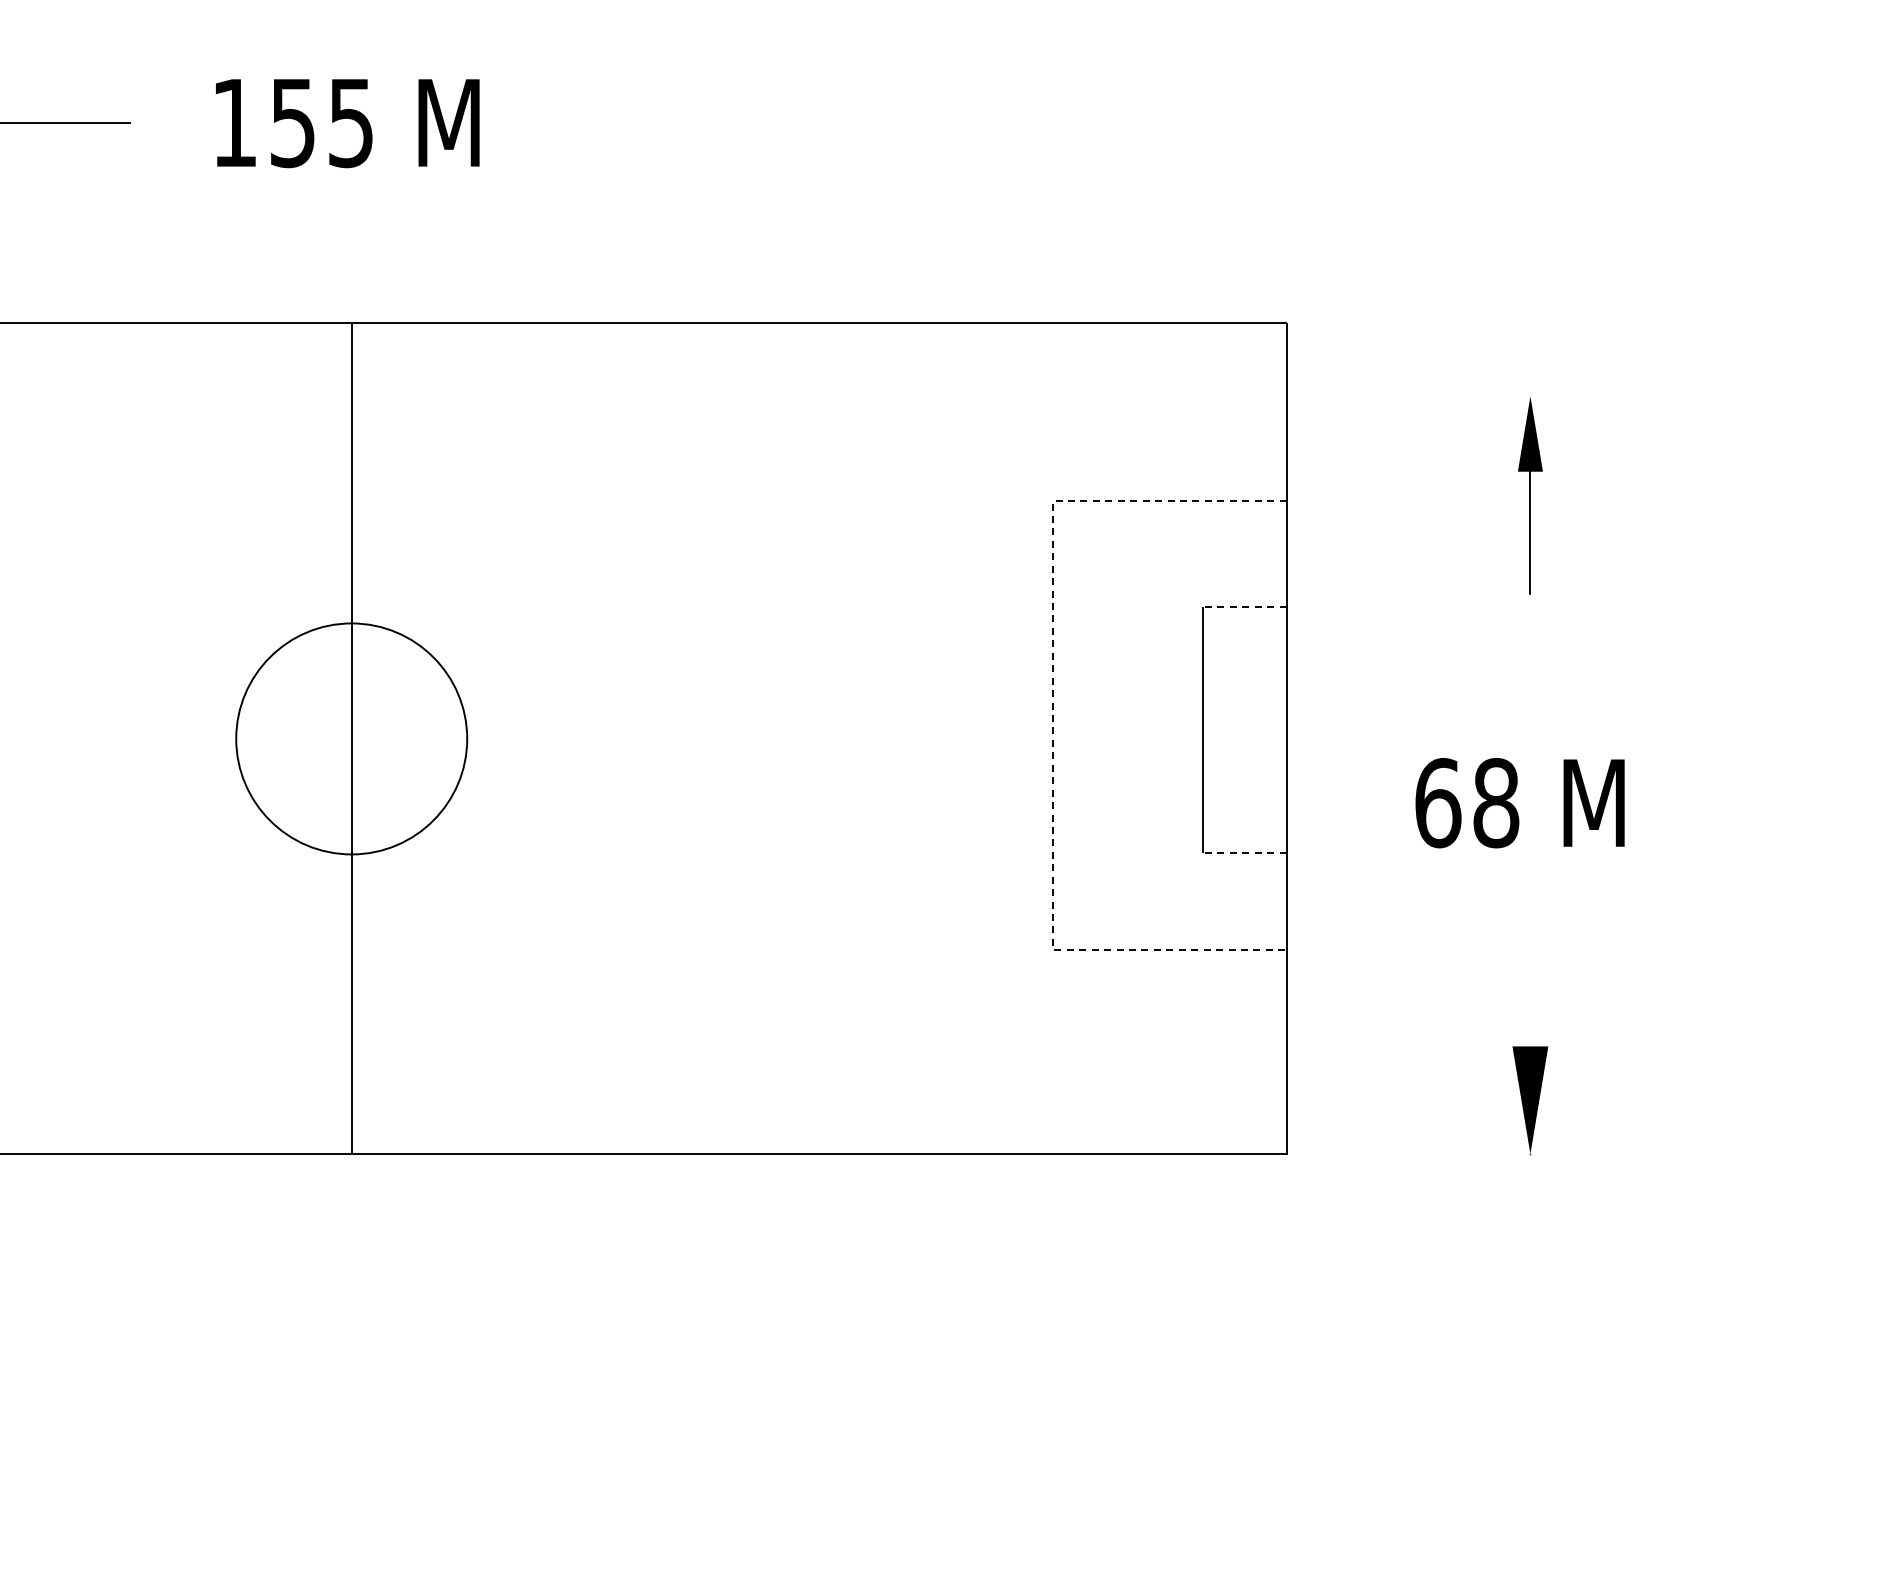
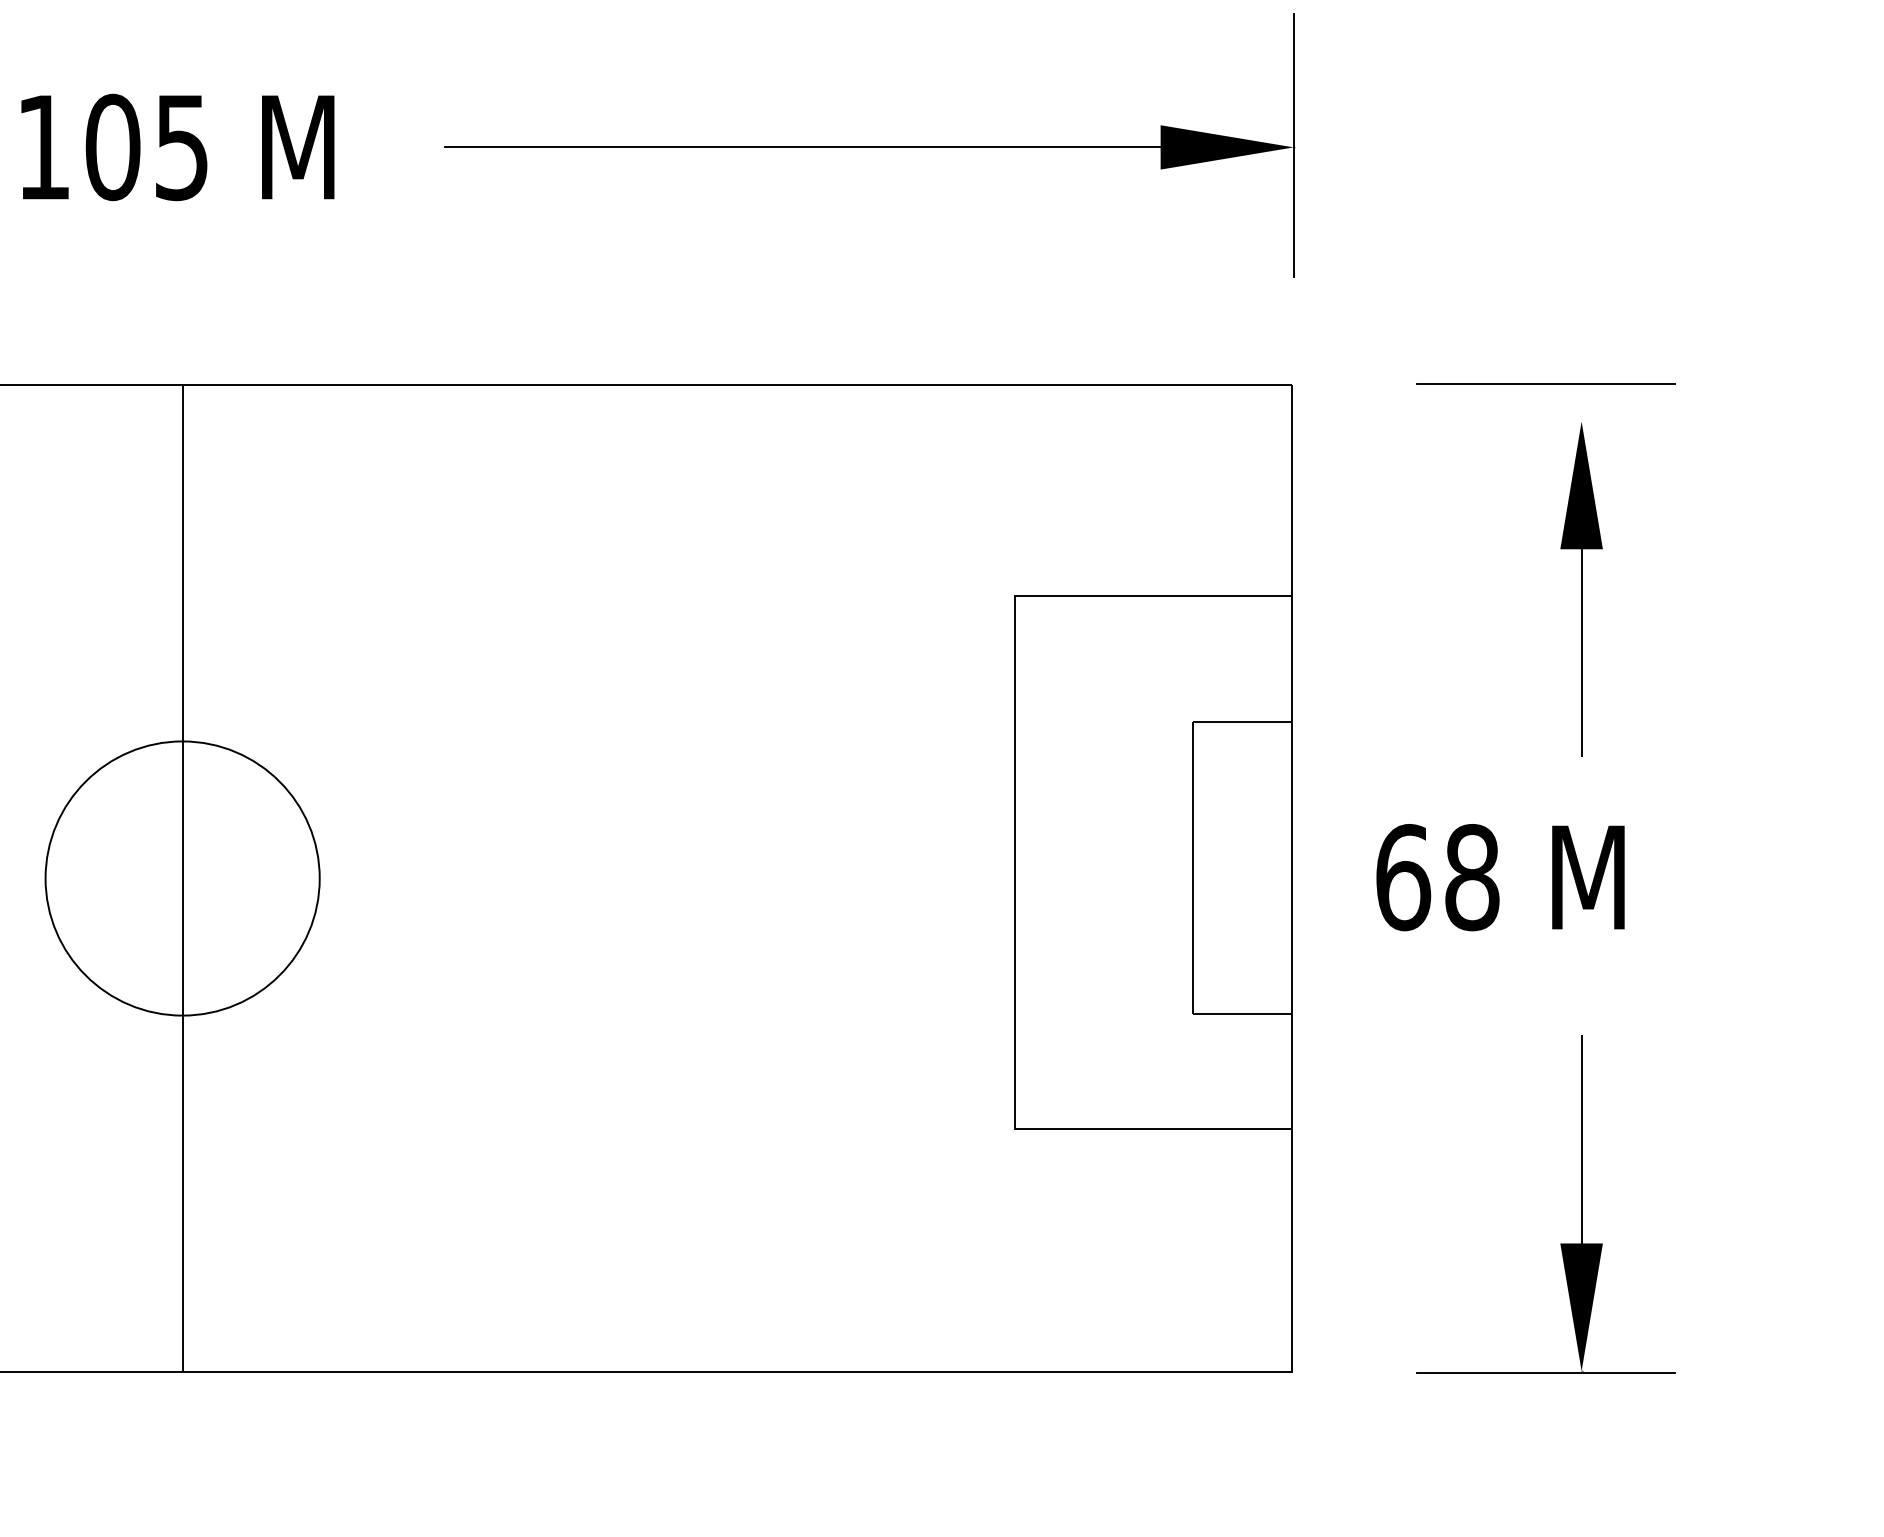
part: (930, 121) -> (869, 145), added
text: (293, 122) -> (113, 146), 155 -> 105
line: (1499, 322) -> (1544, 384), added
part: (1530, 495) -> (1581, 589), size x1.43
line: (1244, 607) -> (1242, 722), dashed -> solid
line: (1052, 725) -> (1014, 862), dashed -> solid
text: (1519, 803) -> (1499, 878), moved
line: (1244, 852) -> (1242, 1013), dashed -> solid
line: (1530, 958) -> (1581, 1139), added
line: (1499, 1155) -> (1544, 1372), added

